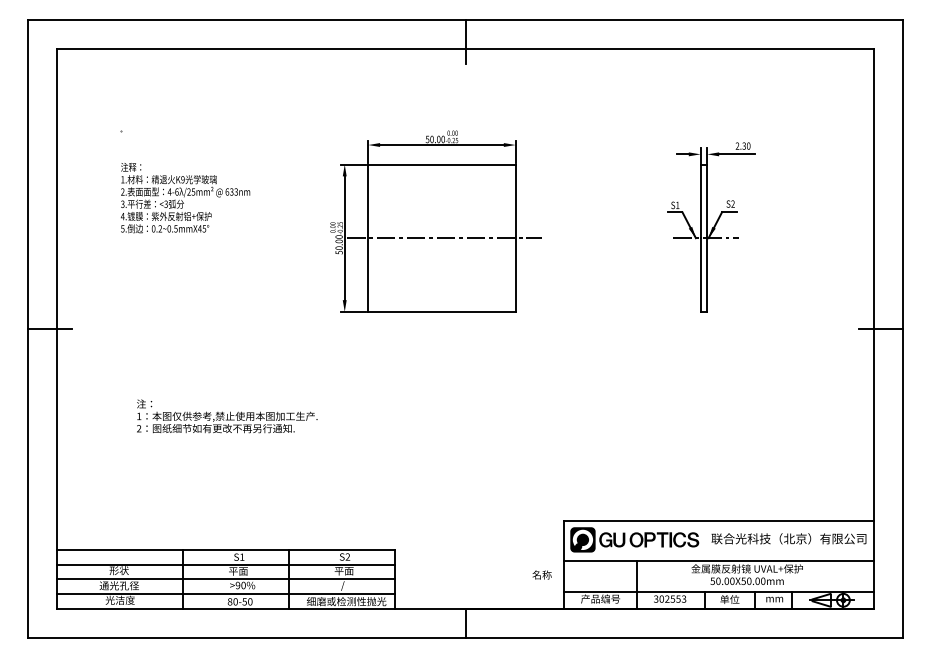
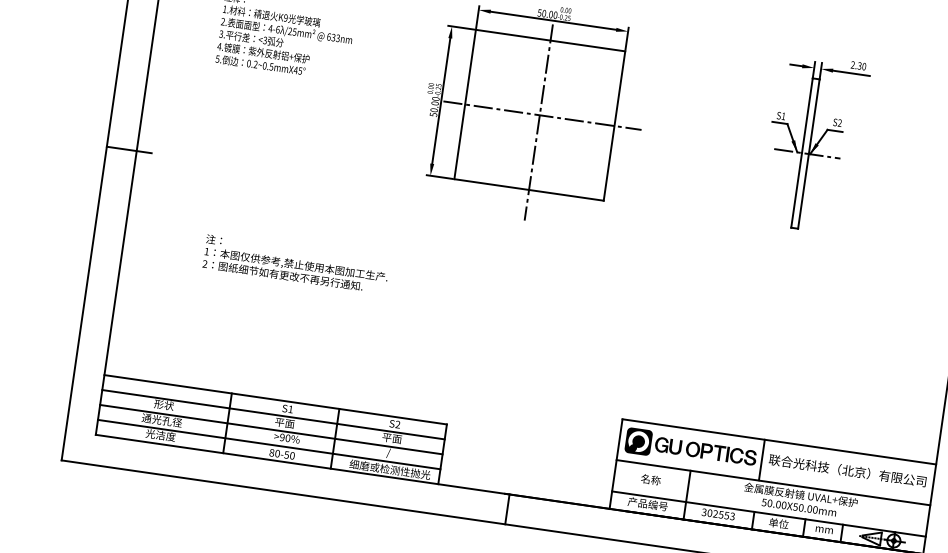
line: (441, 245) -> (538, 122), added
line: (704, 540) -> (761, 460), added
text: (541, 574) -> (650, 479), moved

